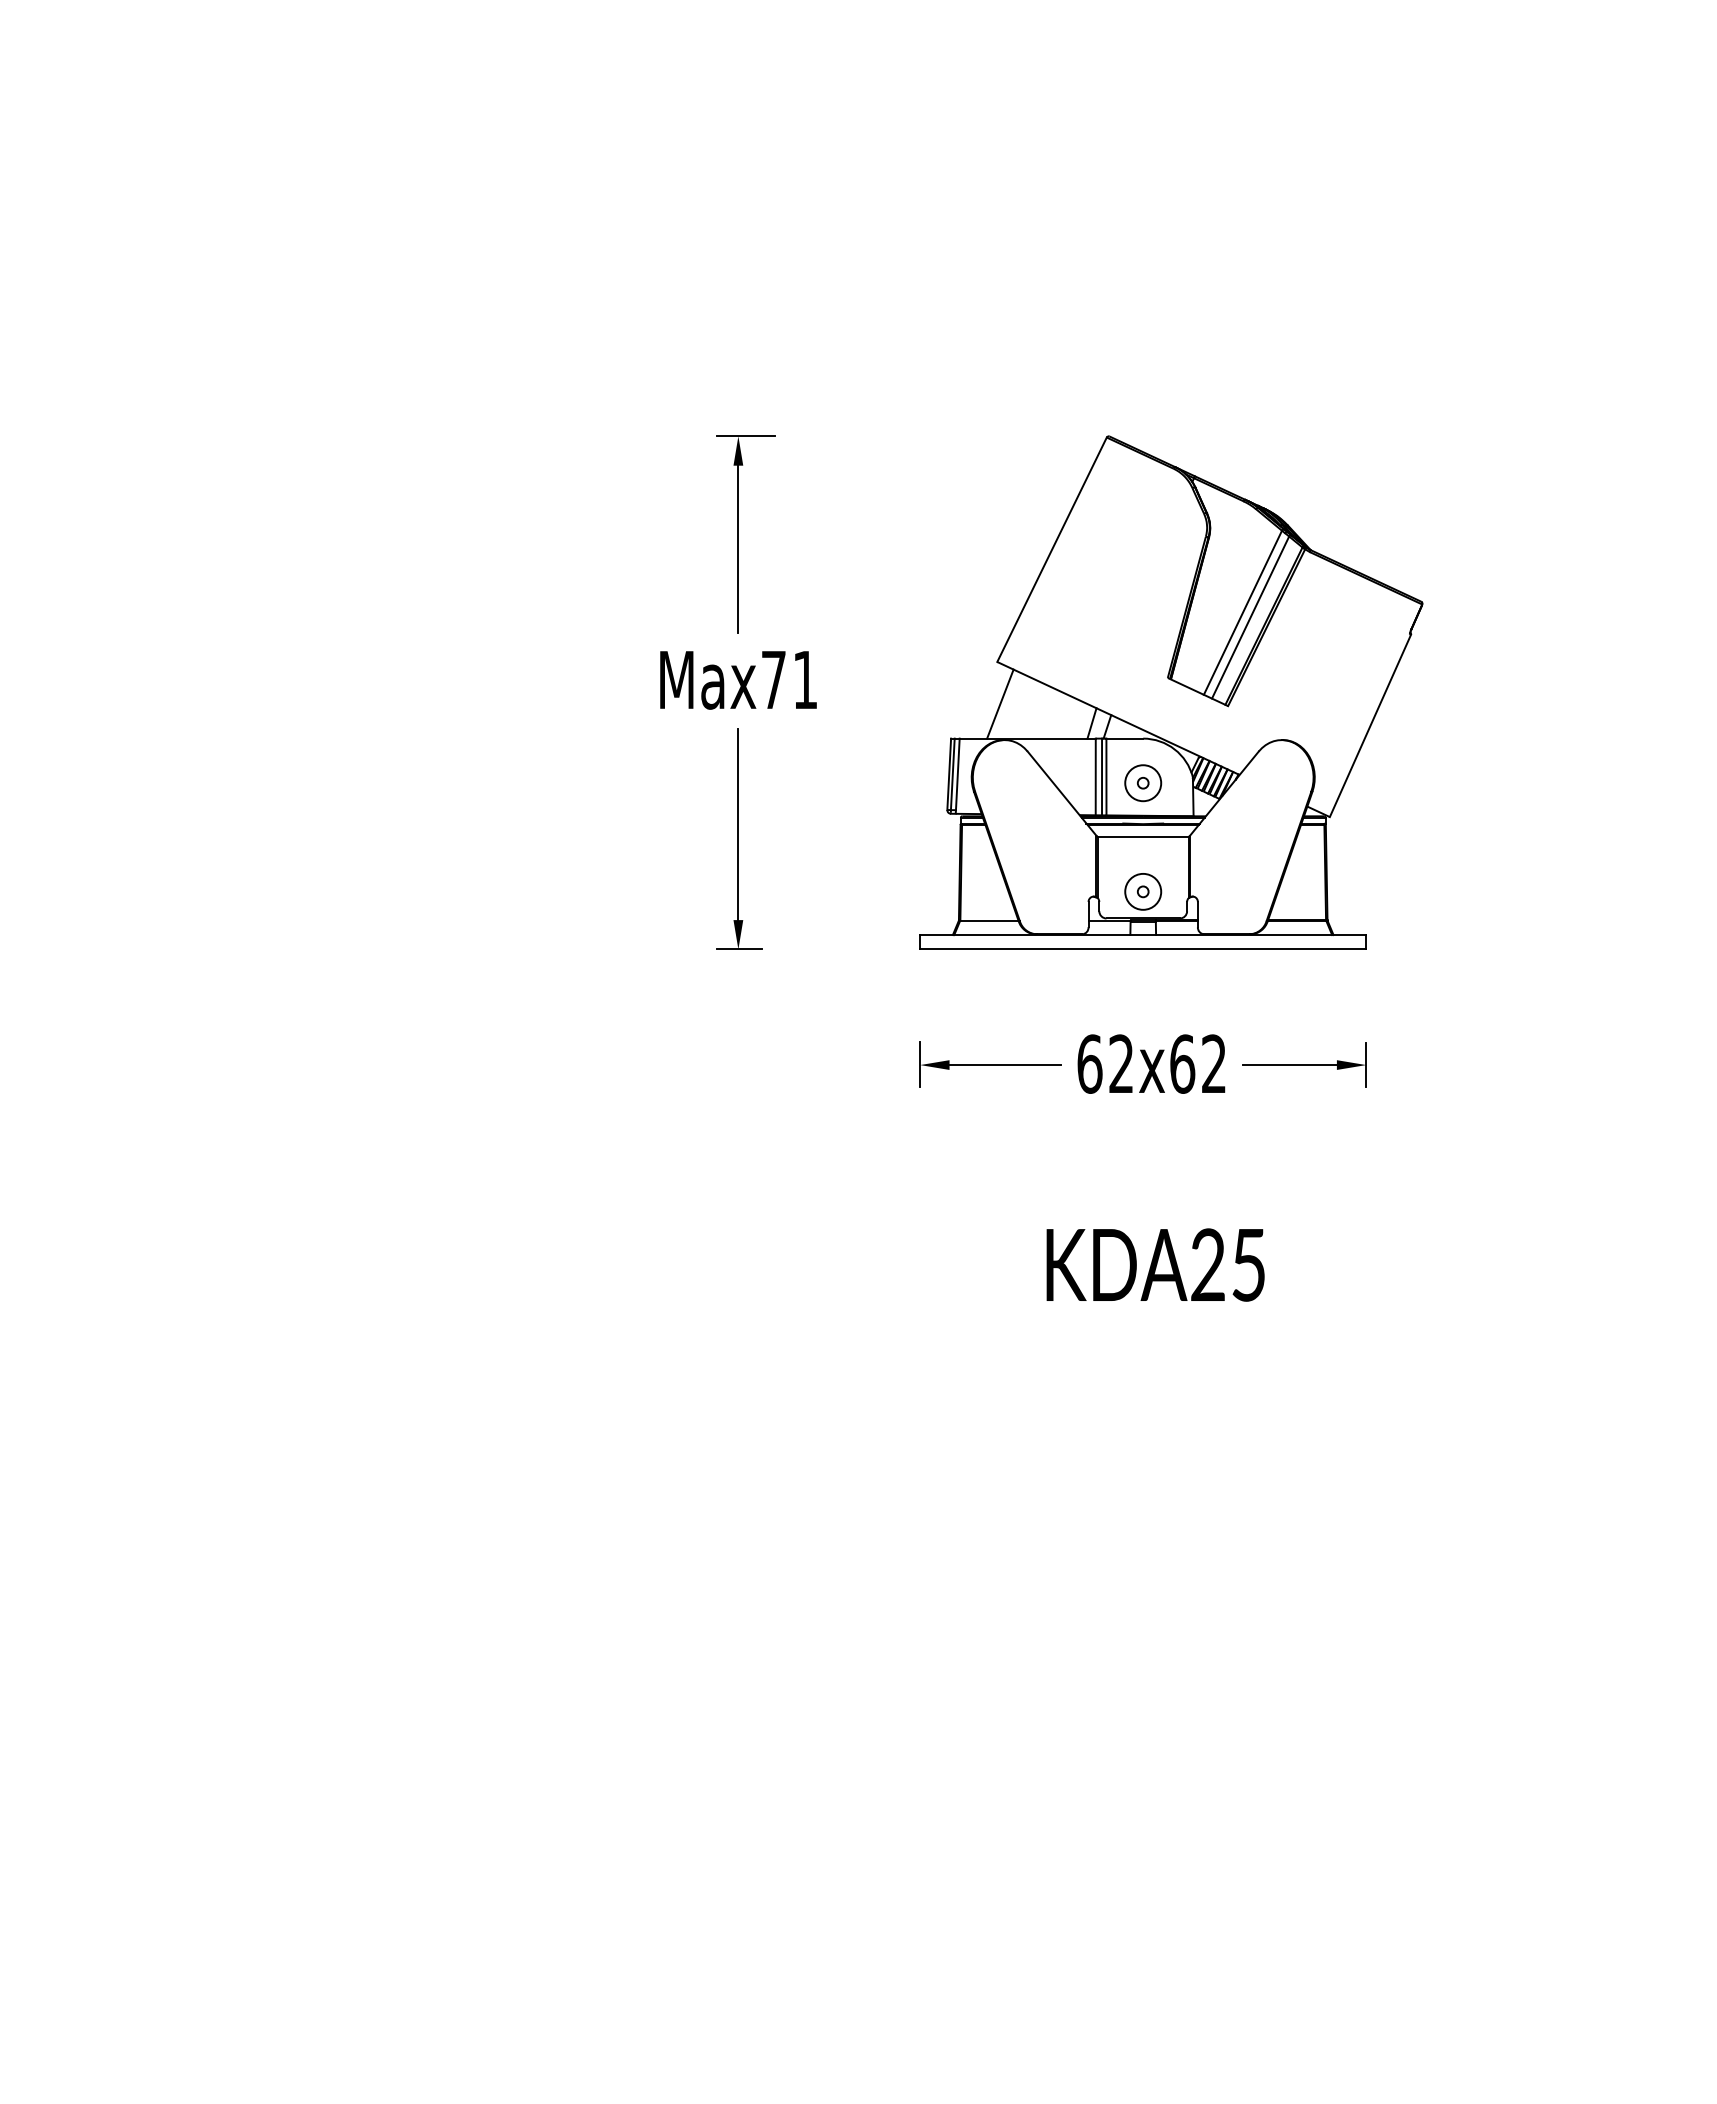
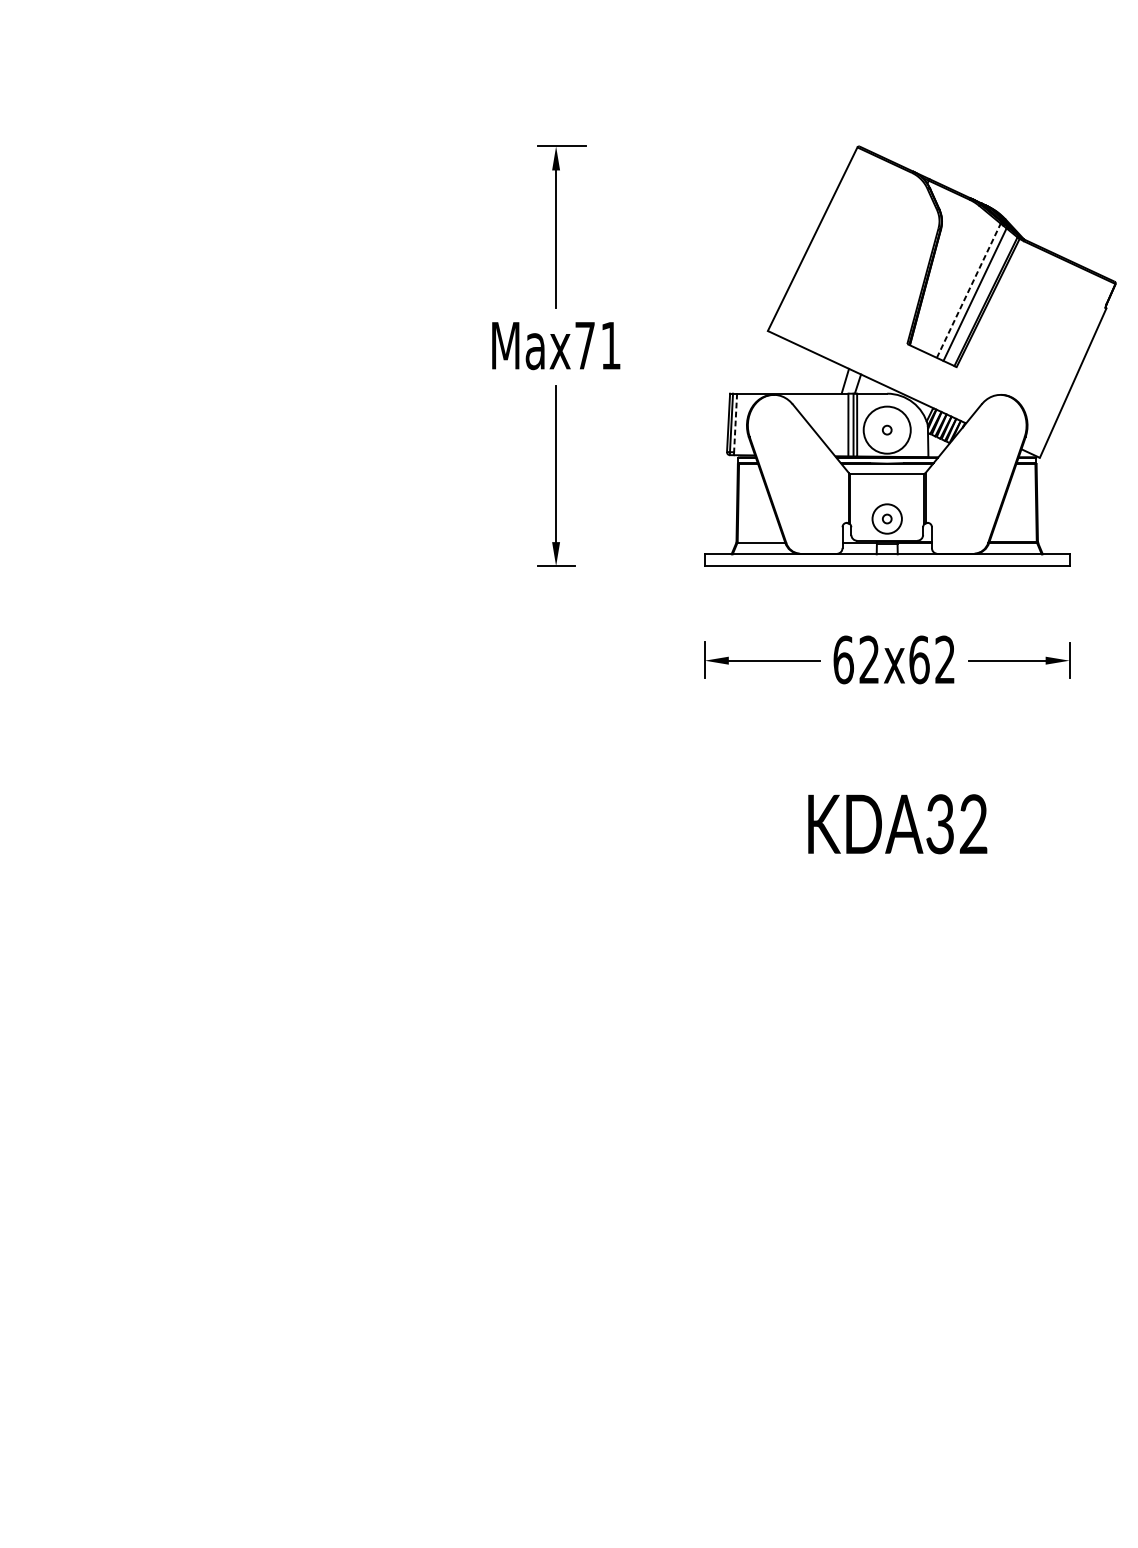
line: (1242, 612) -> (968, 290), solid -> dashed
line: (1000, 703) -> (770, 364), removed
line: (957, 774) -> (735, 423), solid -> dashed
circle: (1143, 783) -> (887, 430), size x1.6
text: (1228, 1264) -> (956, 823), KDA25 -> KDA32

